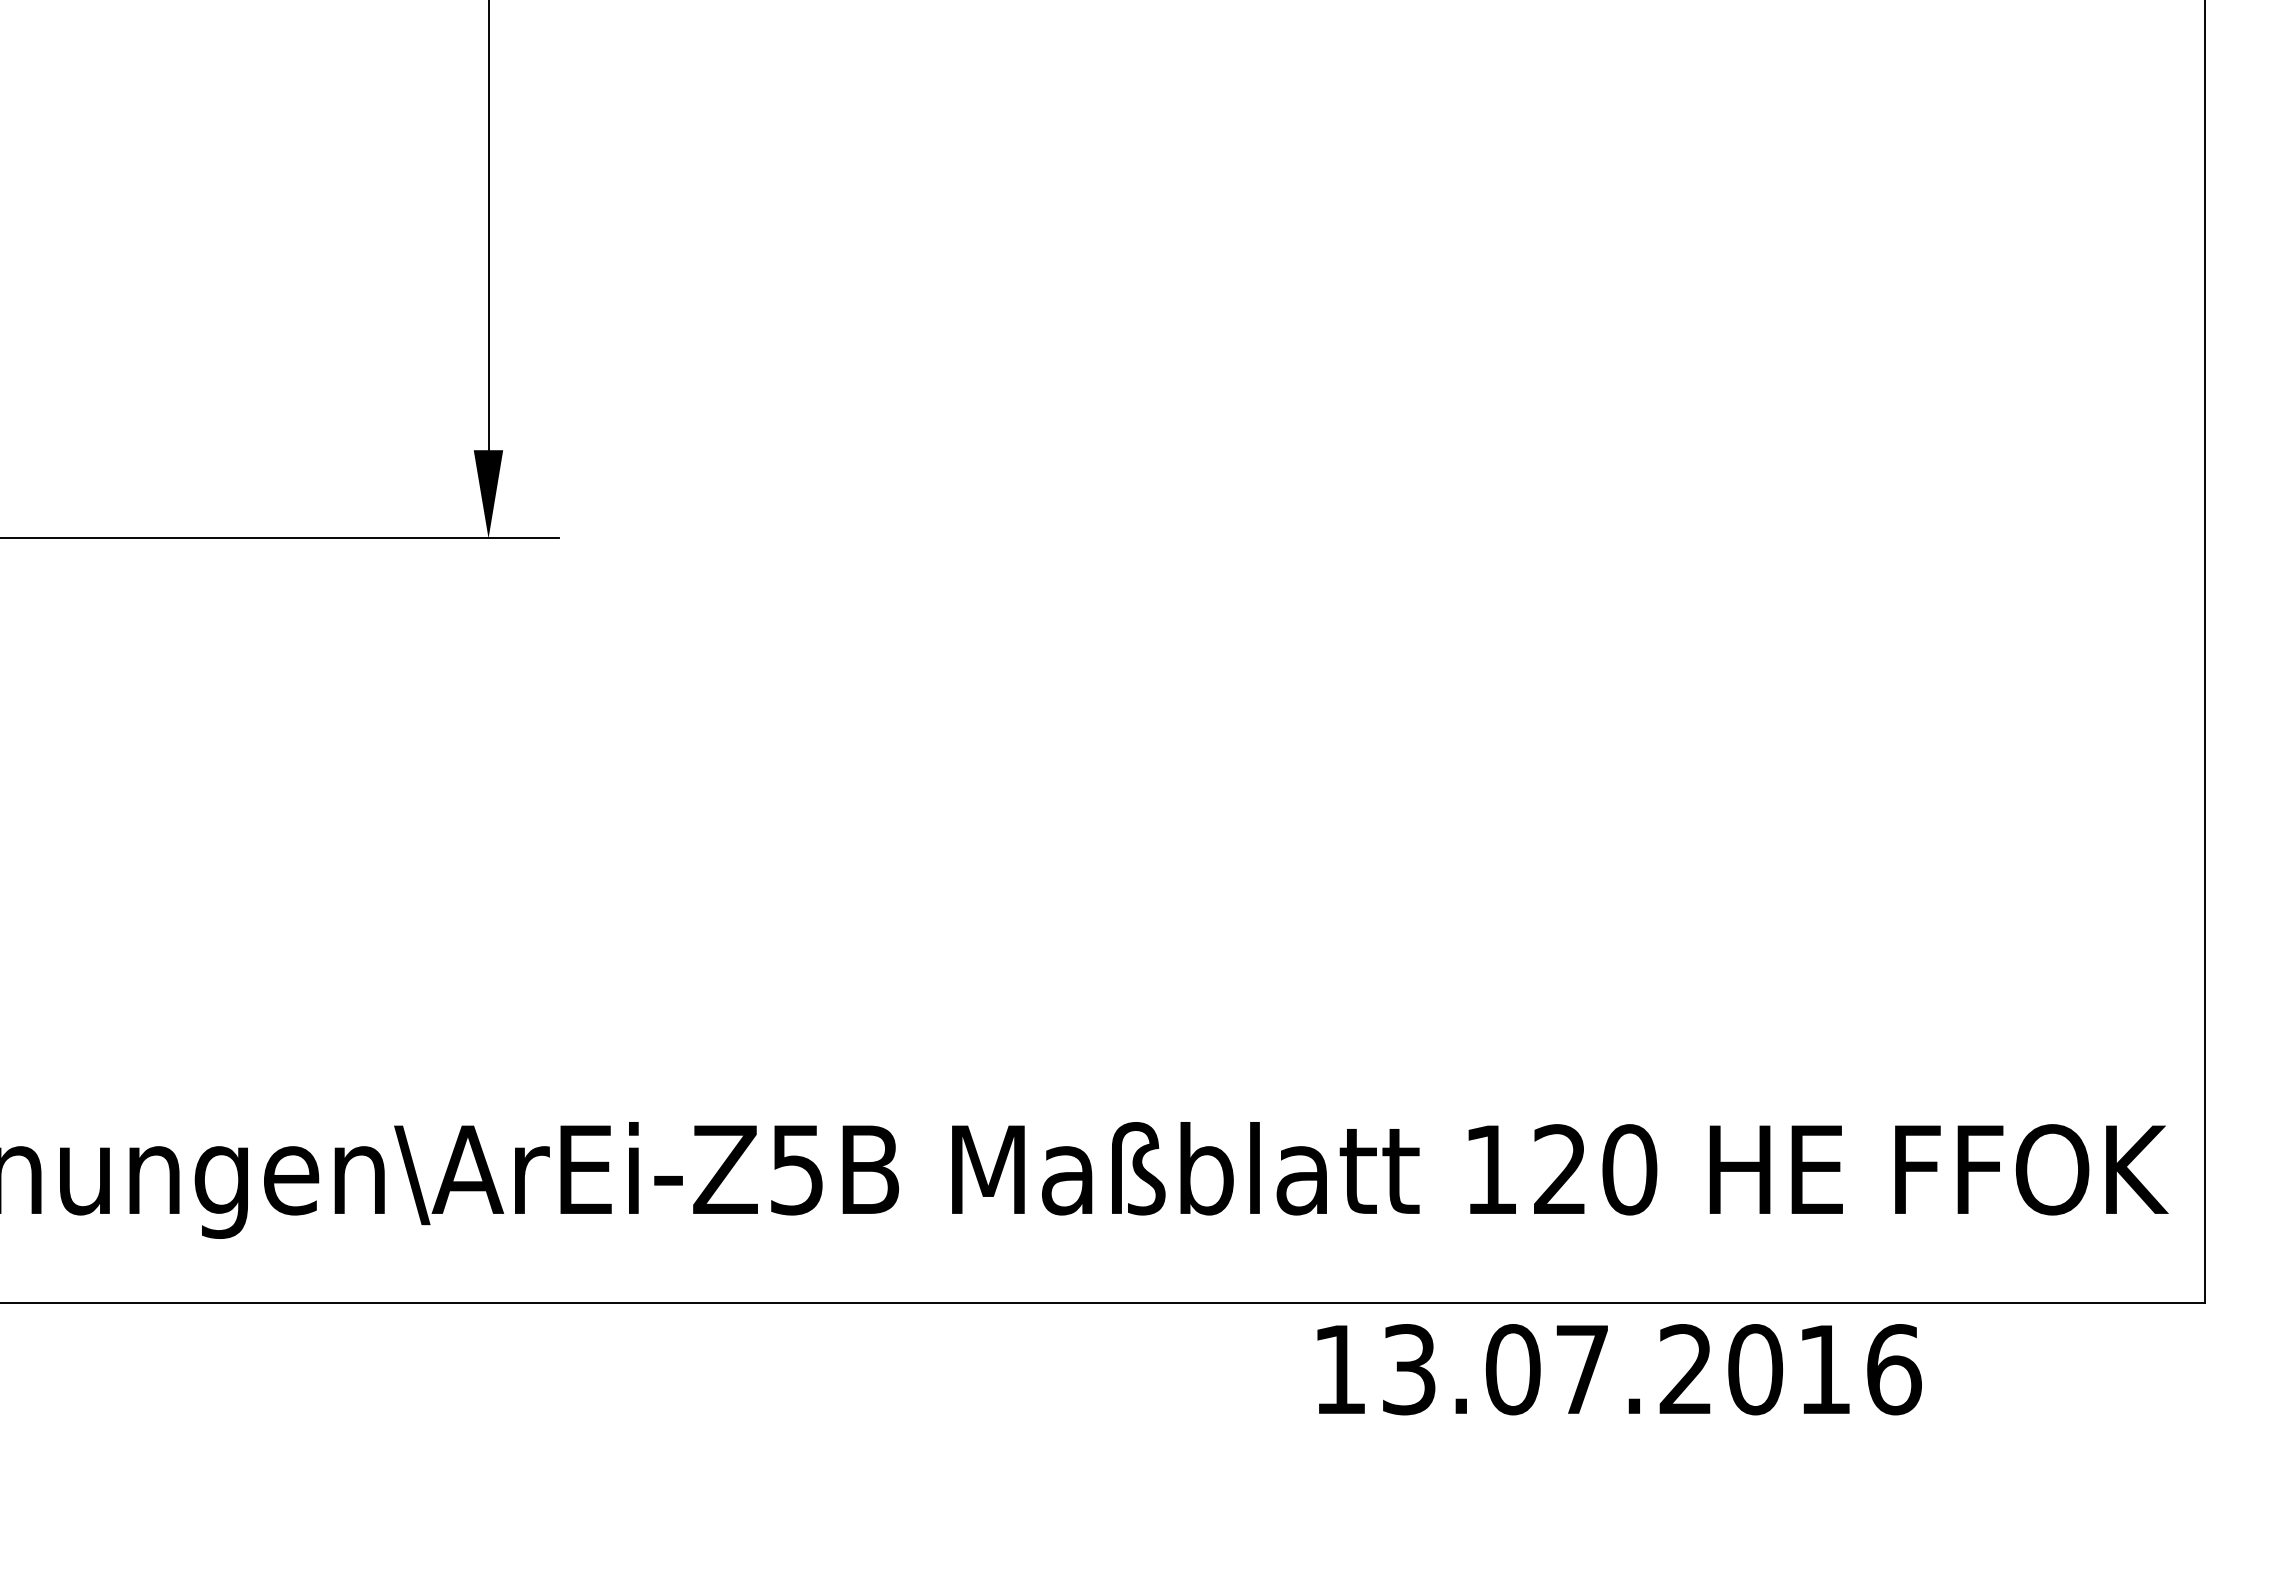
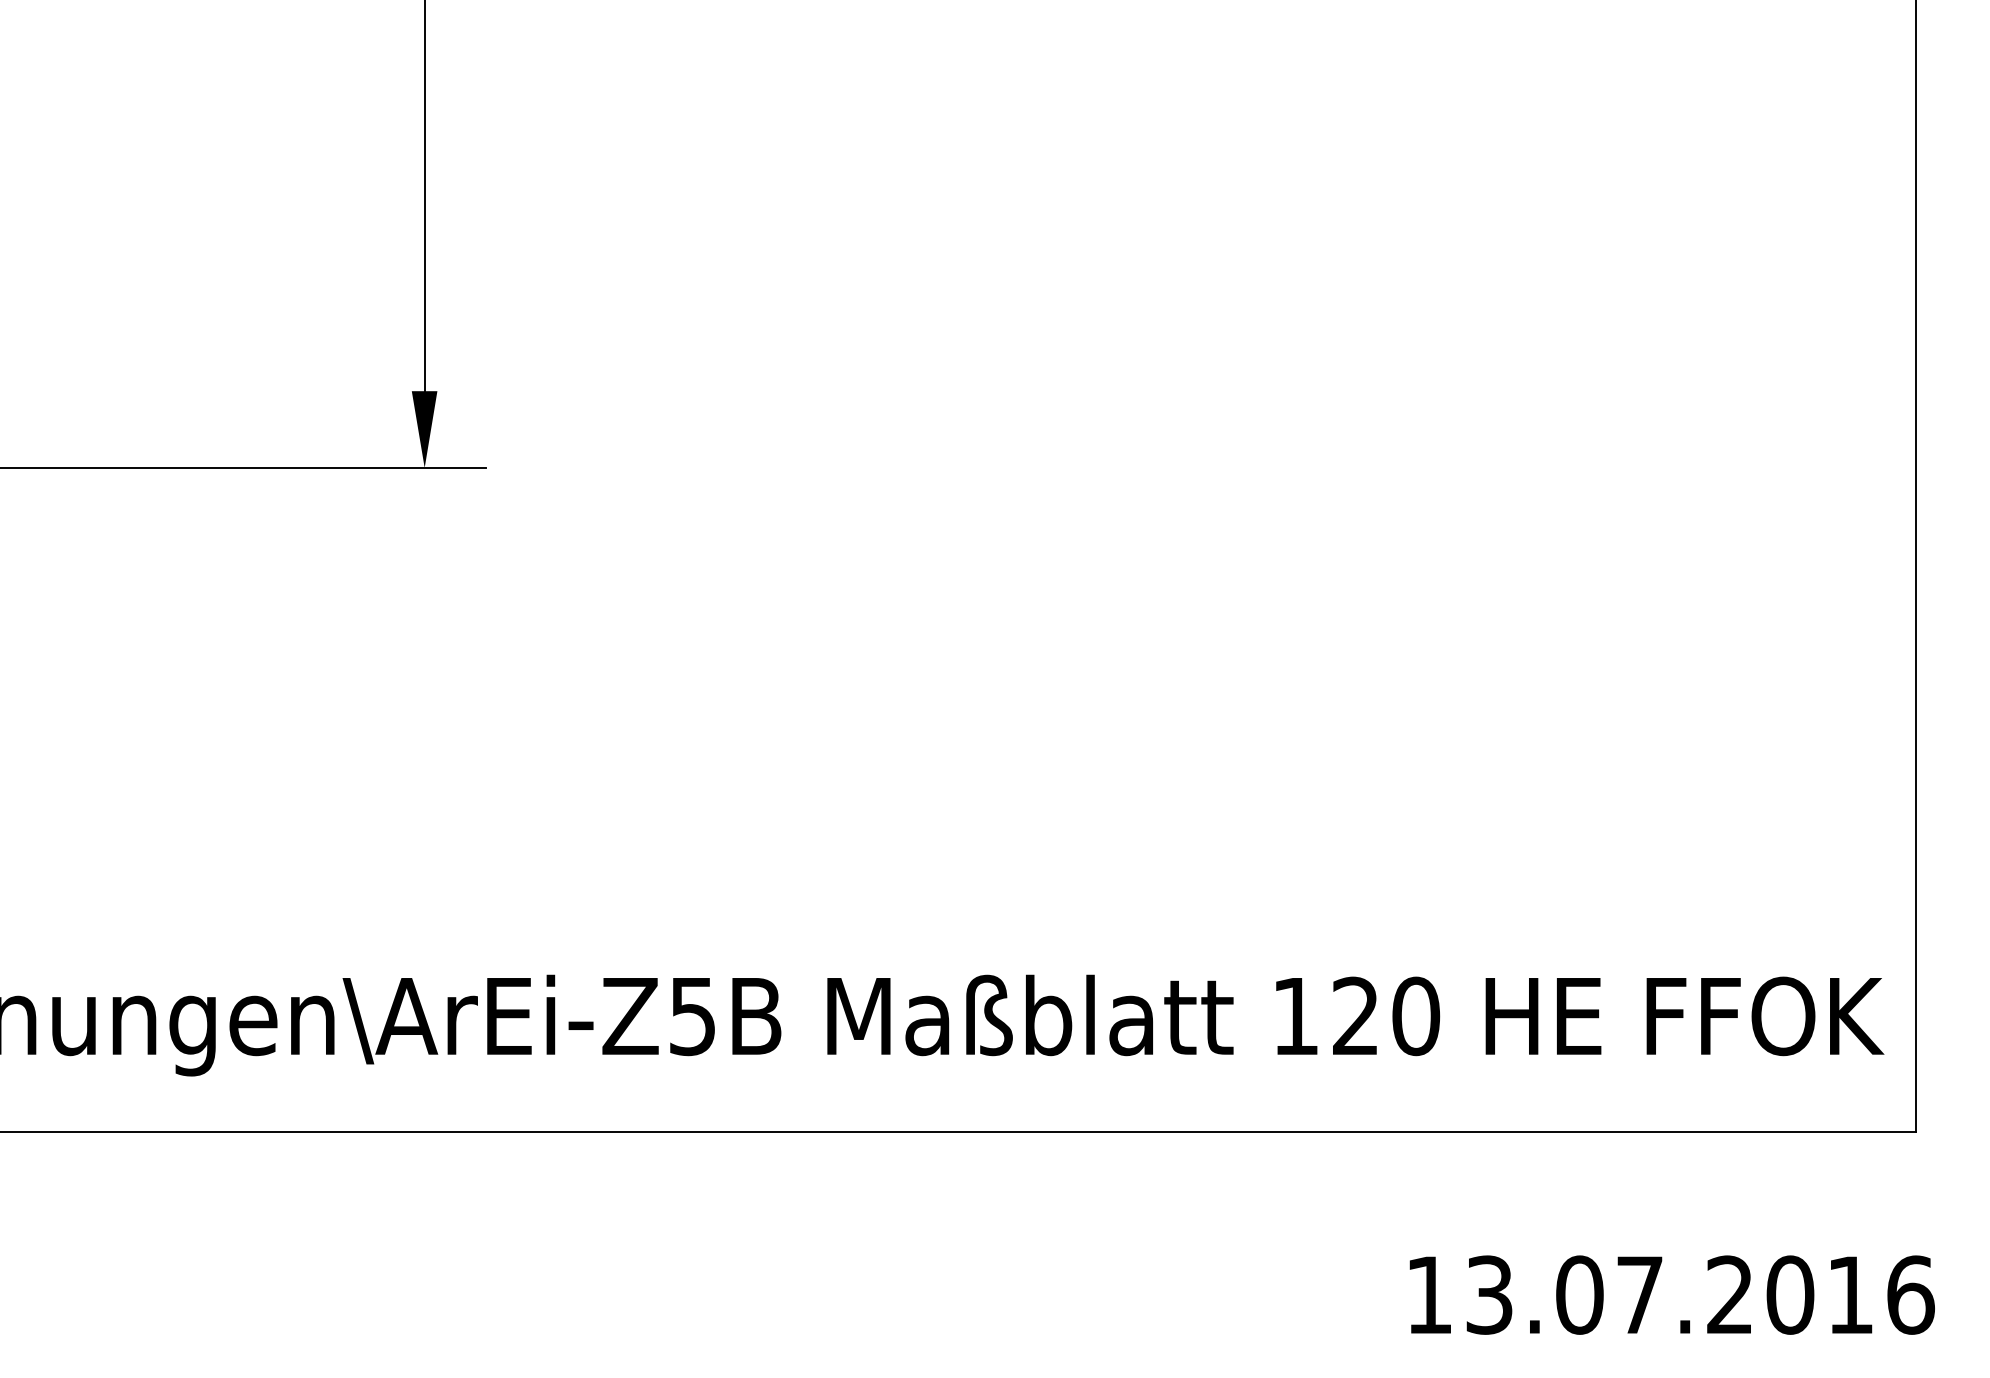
text: (1619, 1369) -> (1672, 1294), moved

